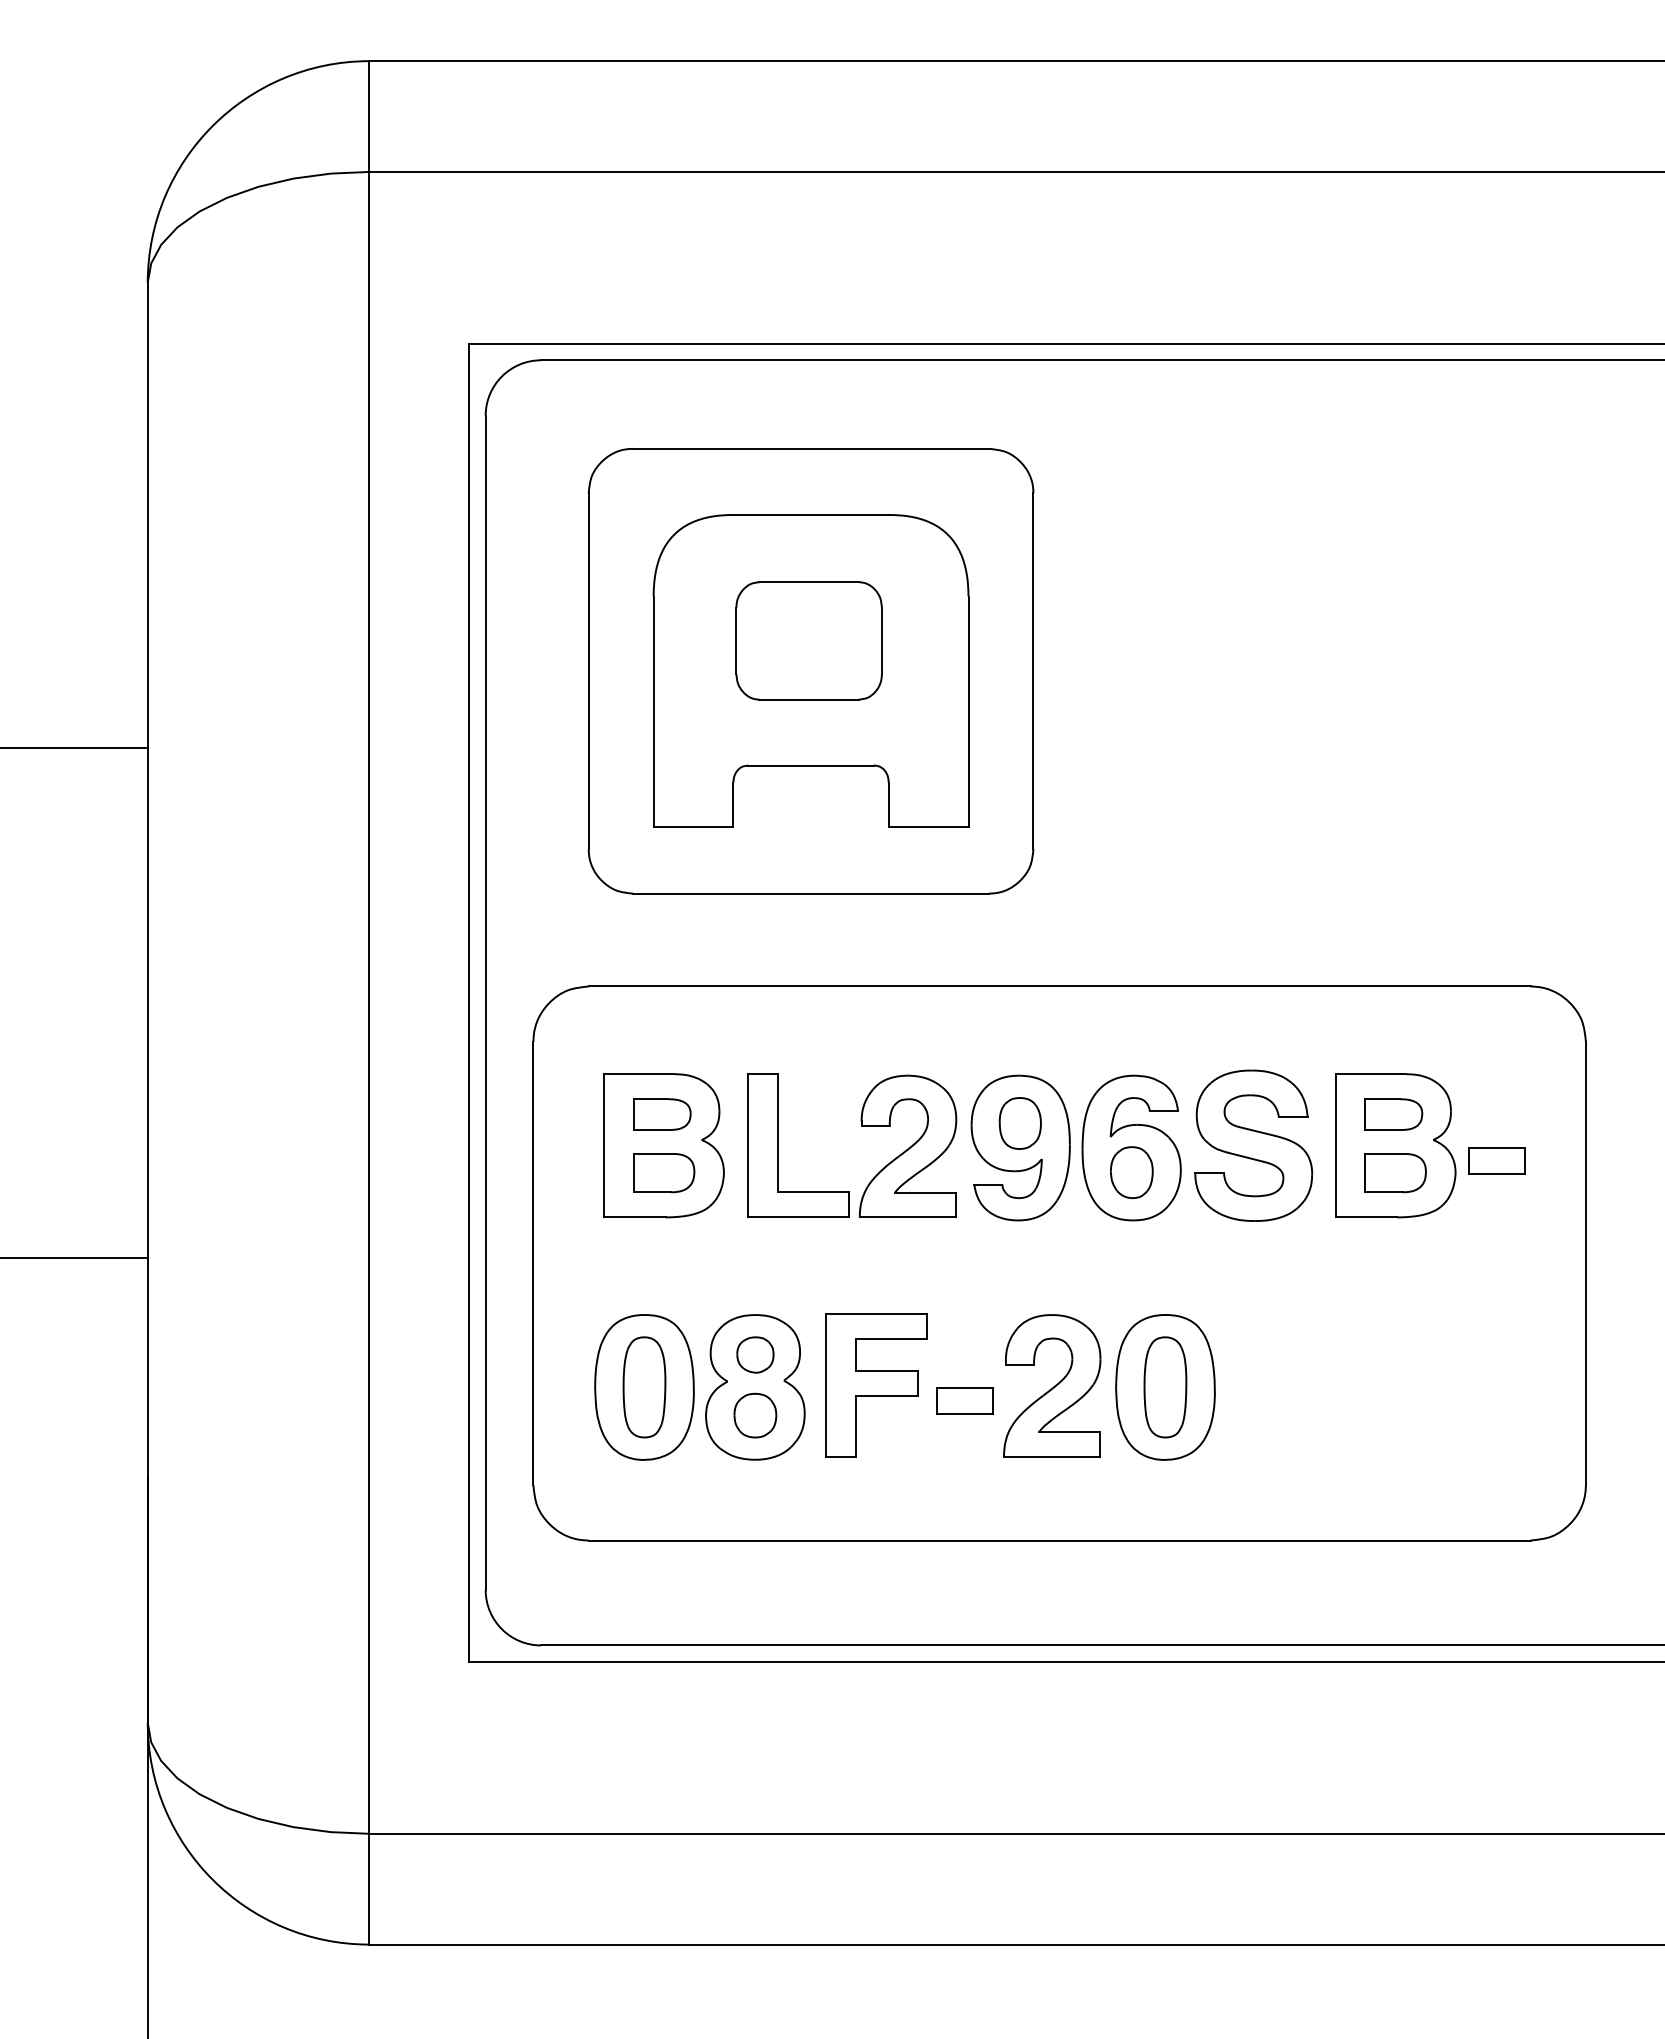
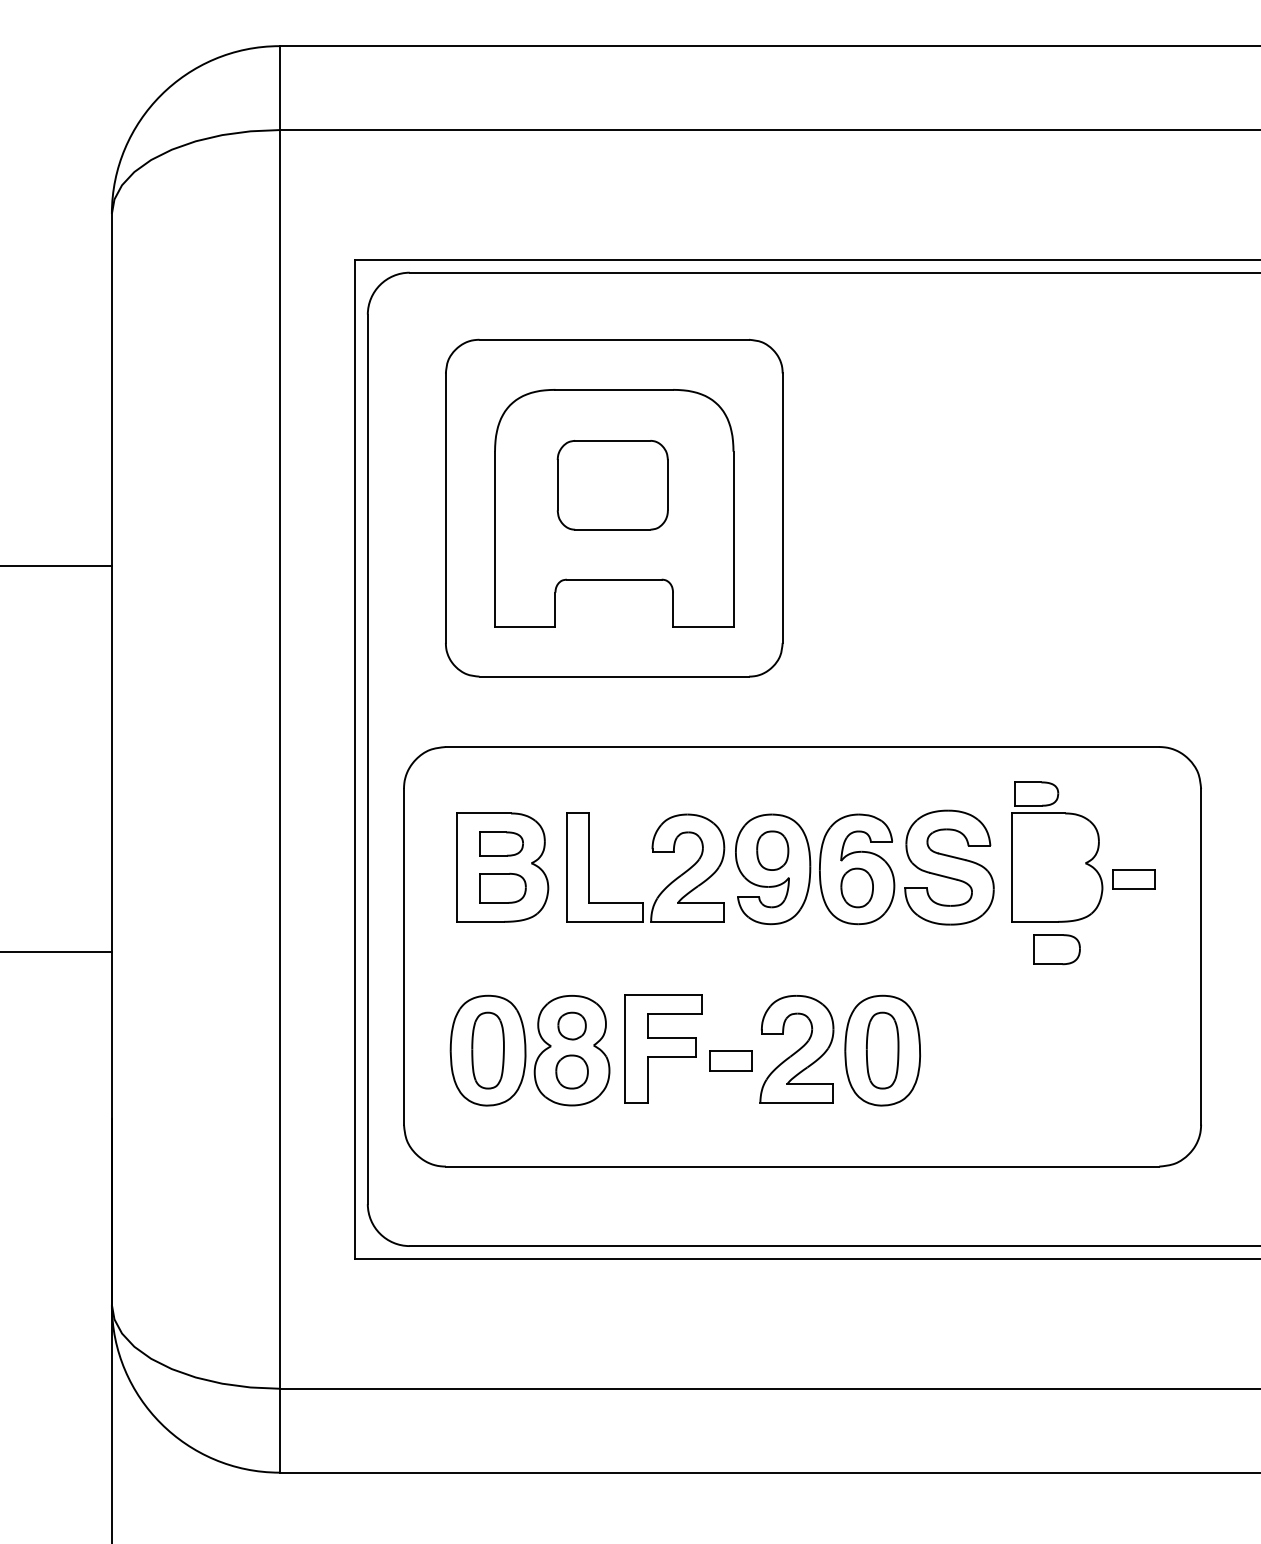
part: (1393, 1114) -> (1036, 793), moved
part: (1395, 1173) -> (1056, 949), moved

